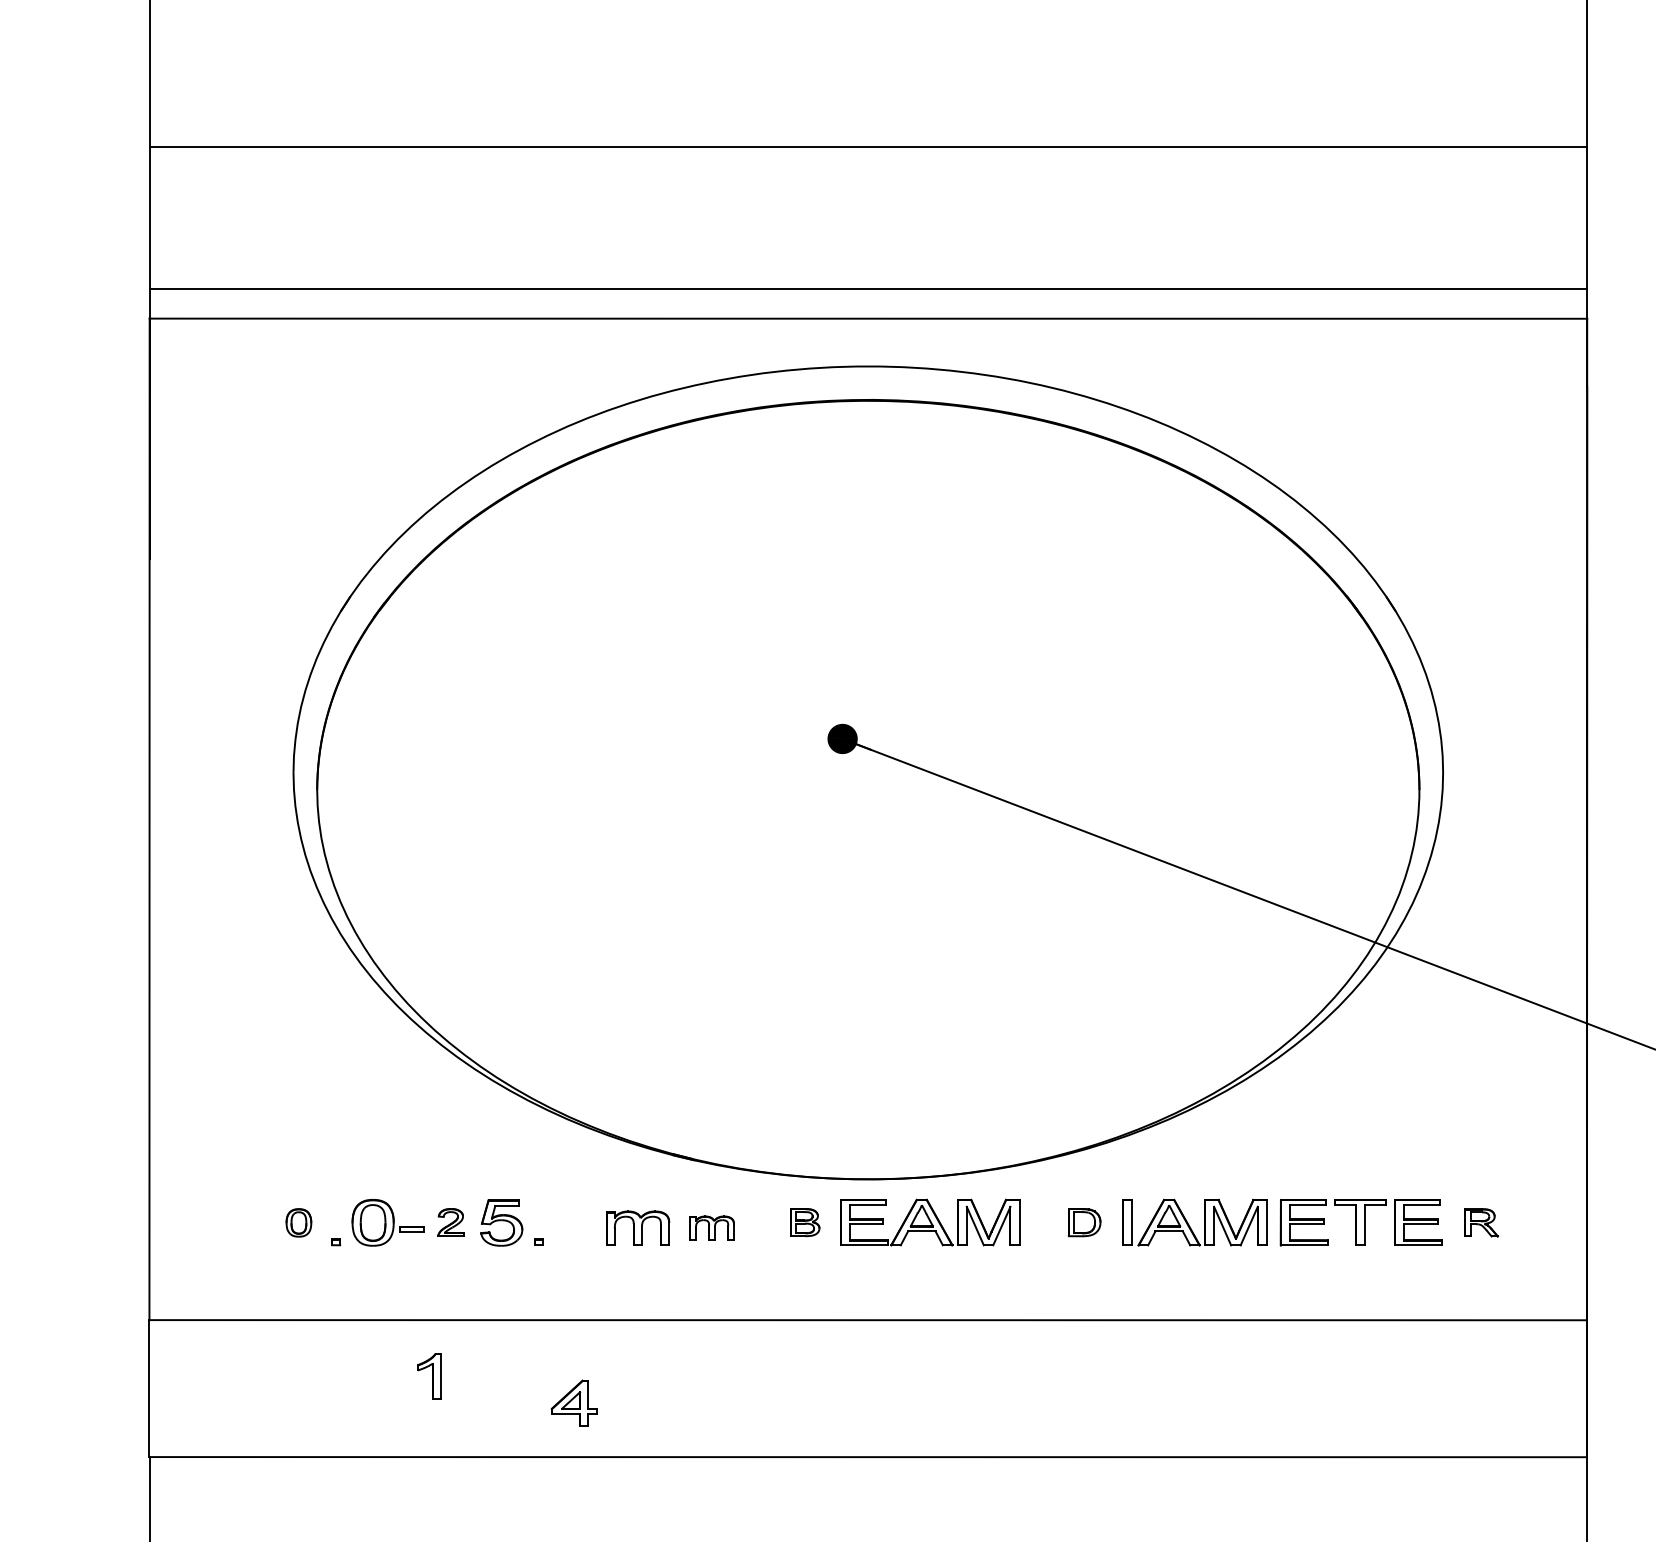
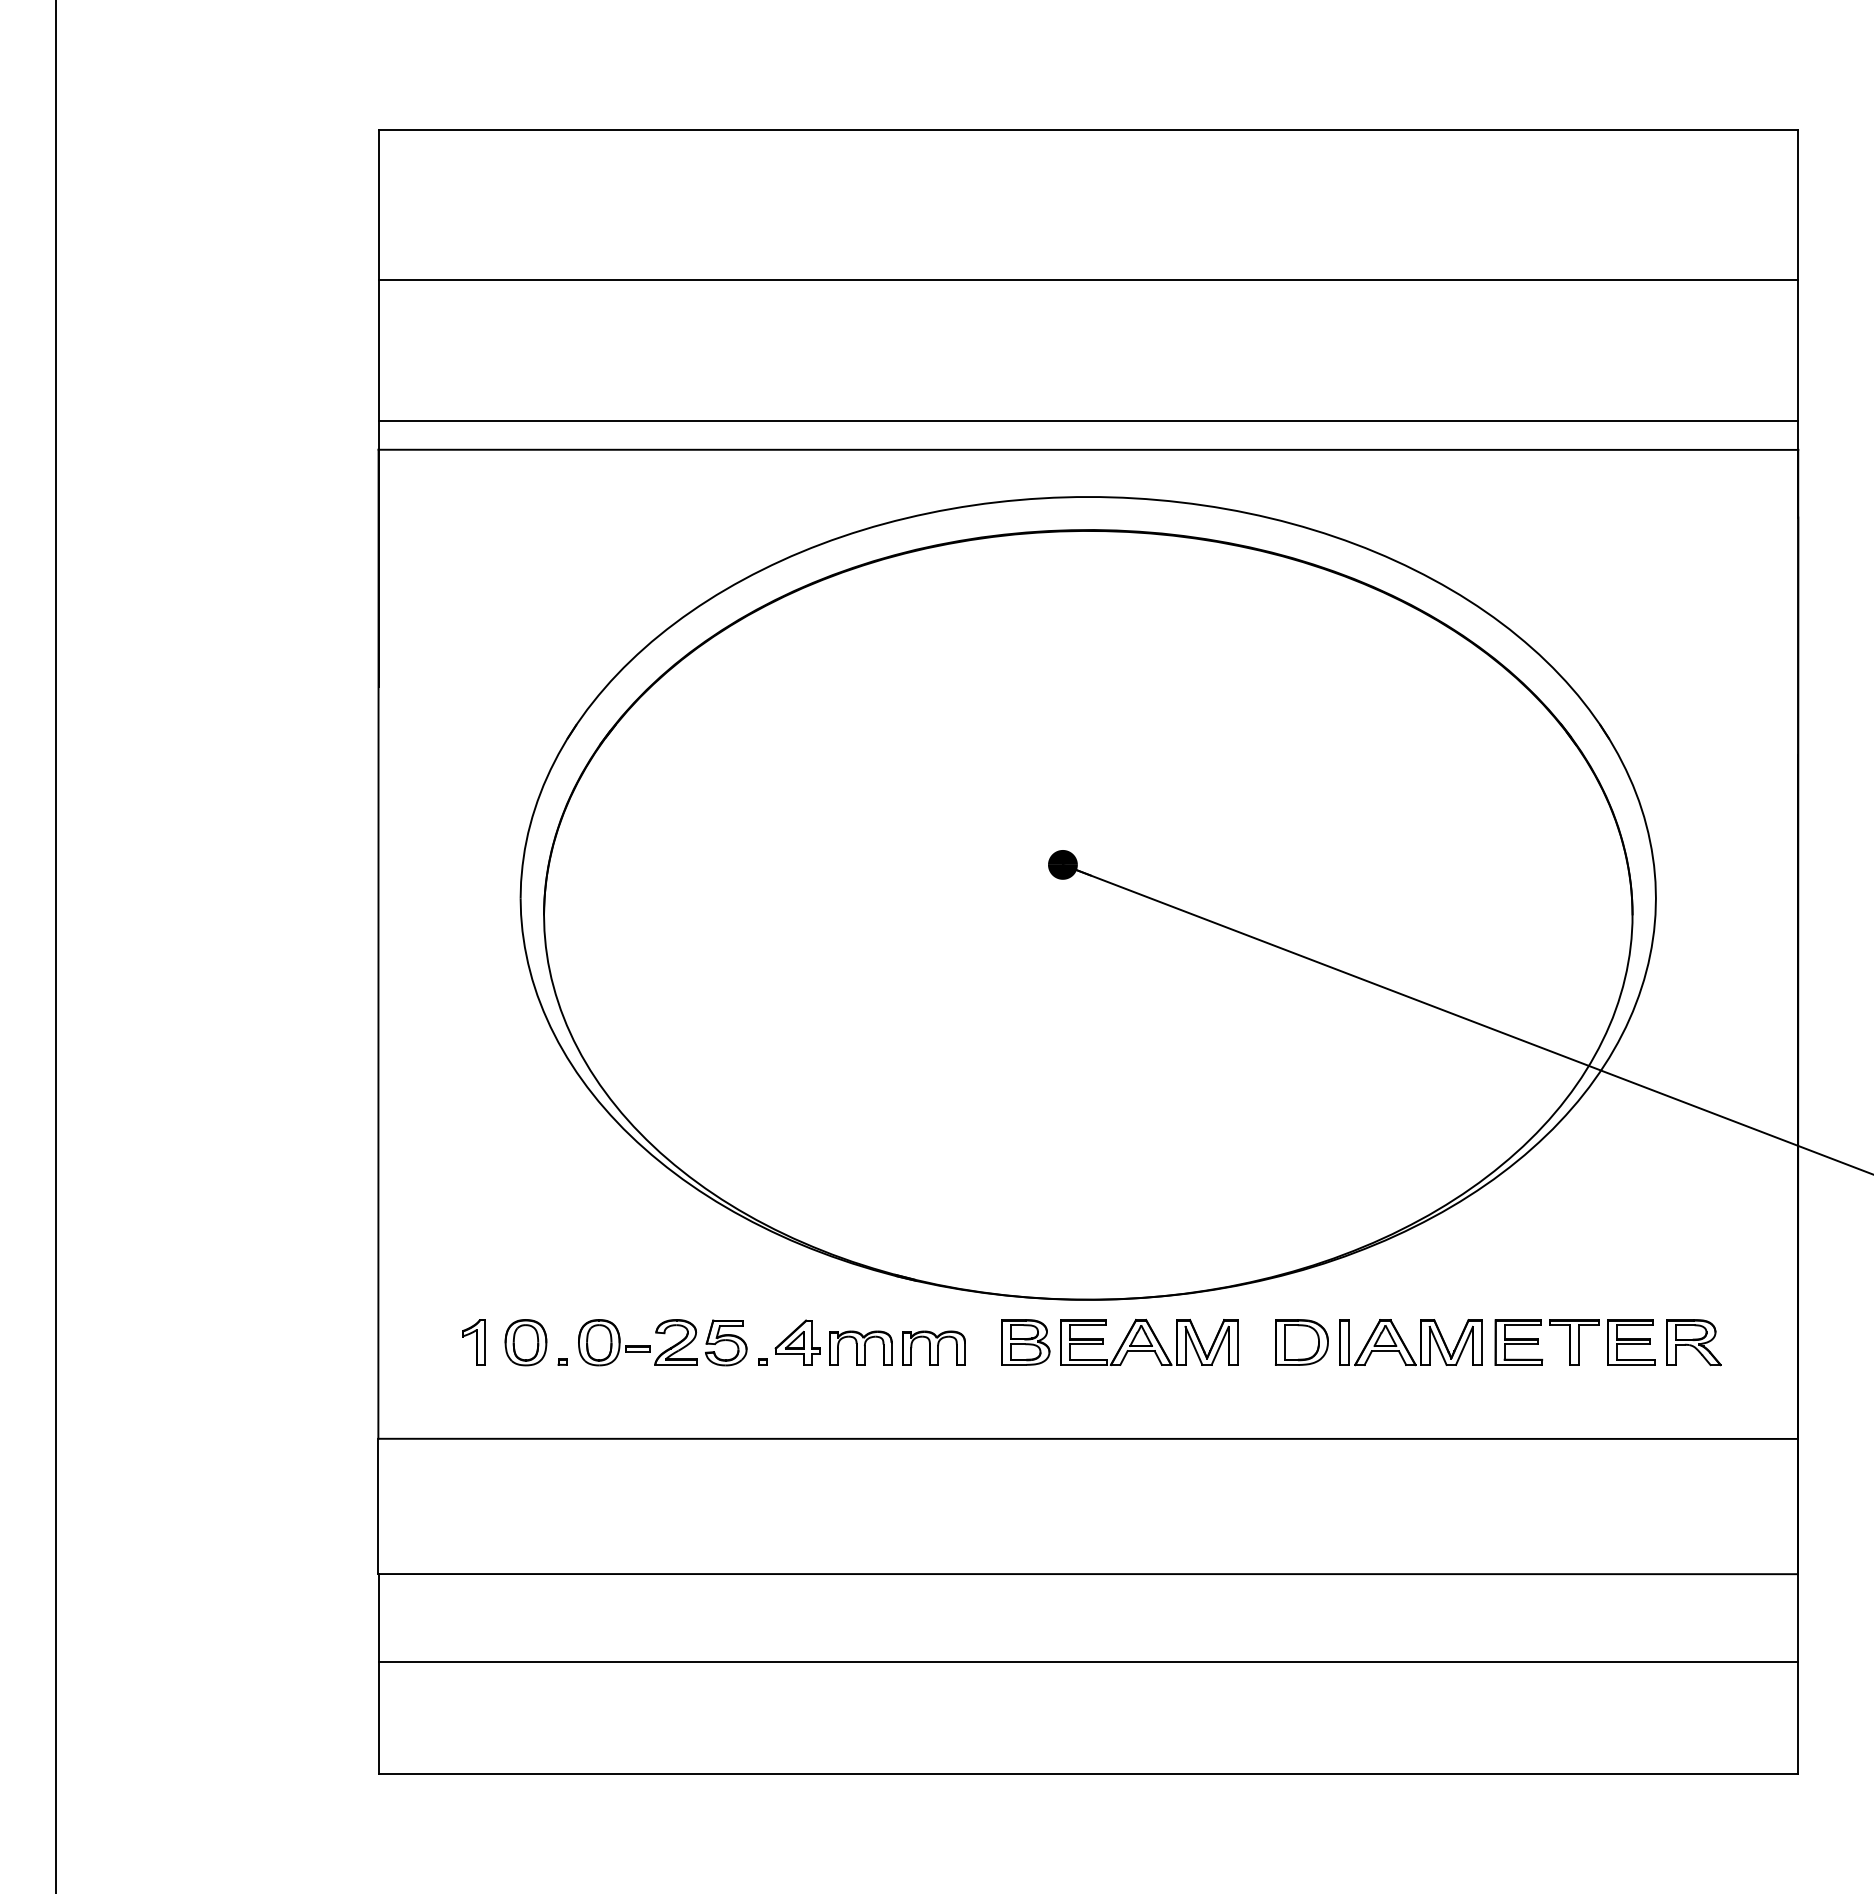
part: (298, 1222) -> (525, 1342), size x1.67
part: (450, 1222) -> (675, 1342), size x1.67
part: (804, 1222) -> (1025, 1342), size x1.67
part: (1084, 1222) -> (1301, 1342), size x1.67
part: (1481, 1222) -> (1693, 1342), size x1.67
part: (711, 1227) -> (933, 1347), size x1.43
part: (429, 1376) -> (473, 1342), moved
part: (573, 1402) -> (797, 1342), moved

